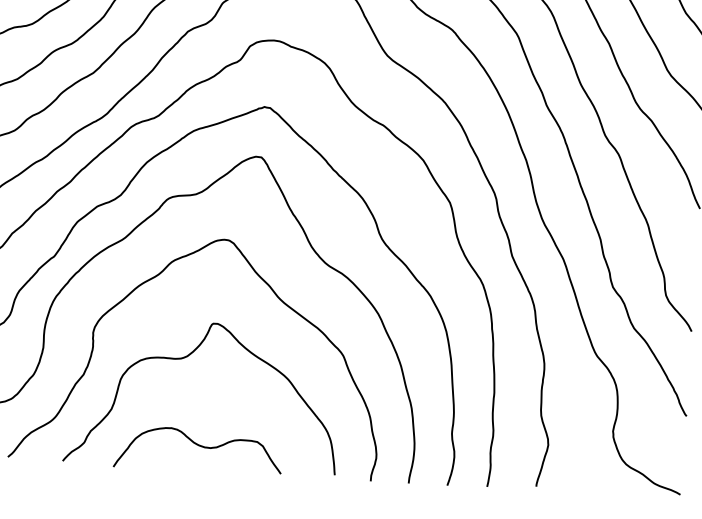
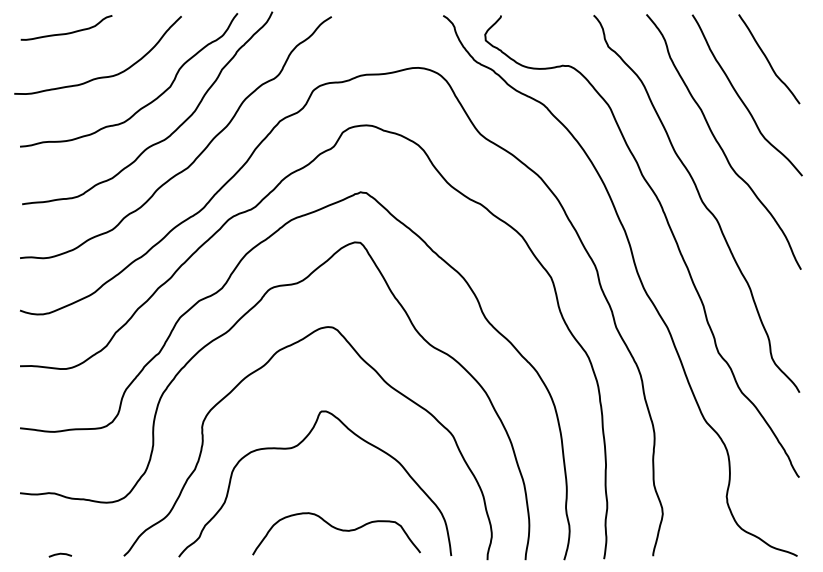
curve: (200, 447) -> (338, 530), moved

